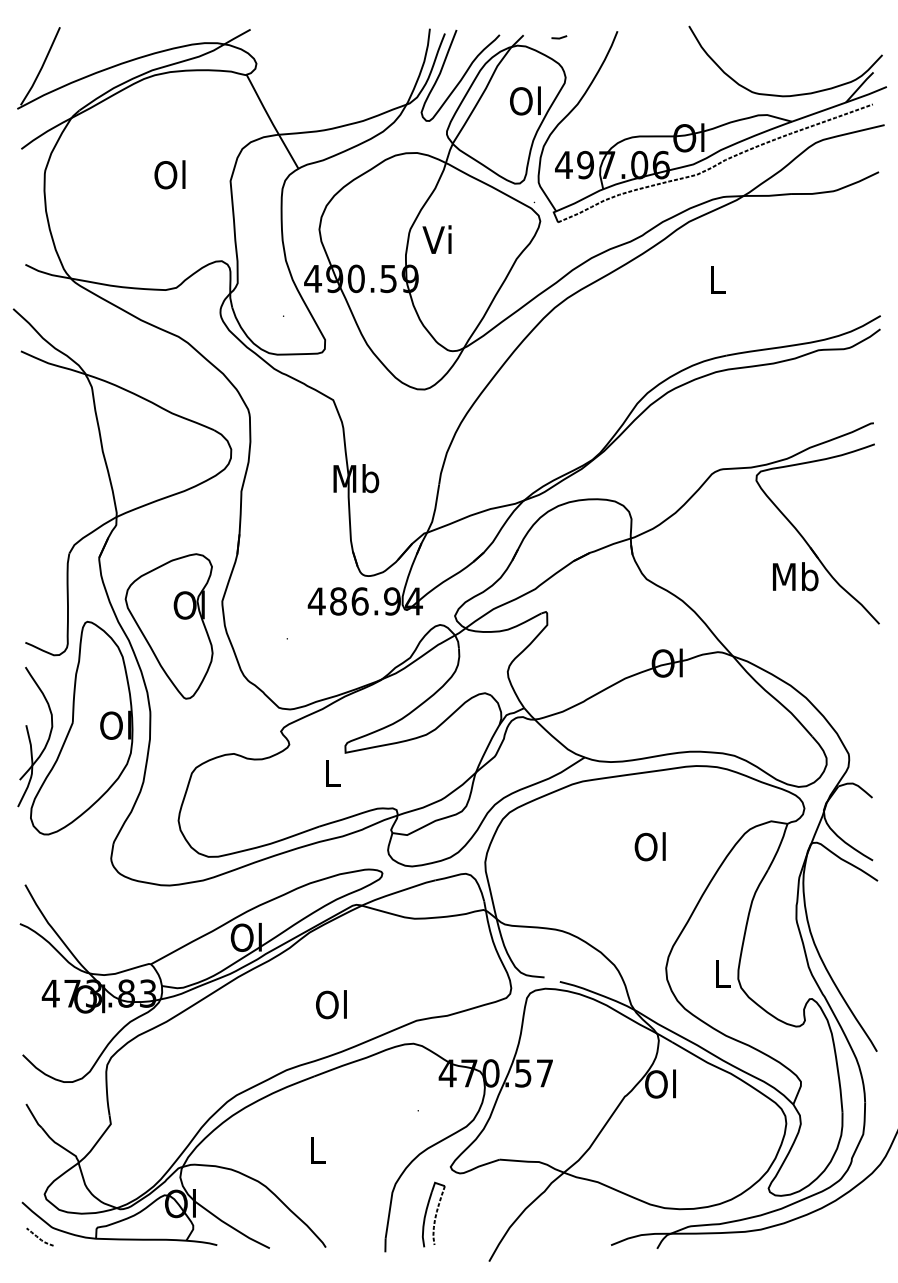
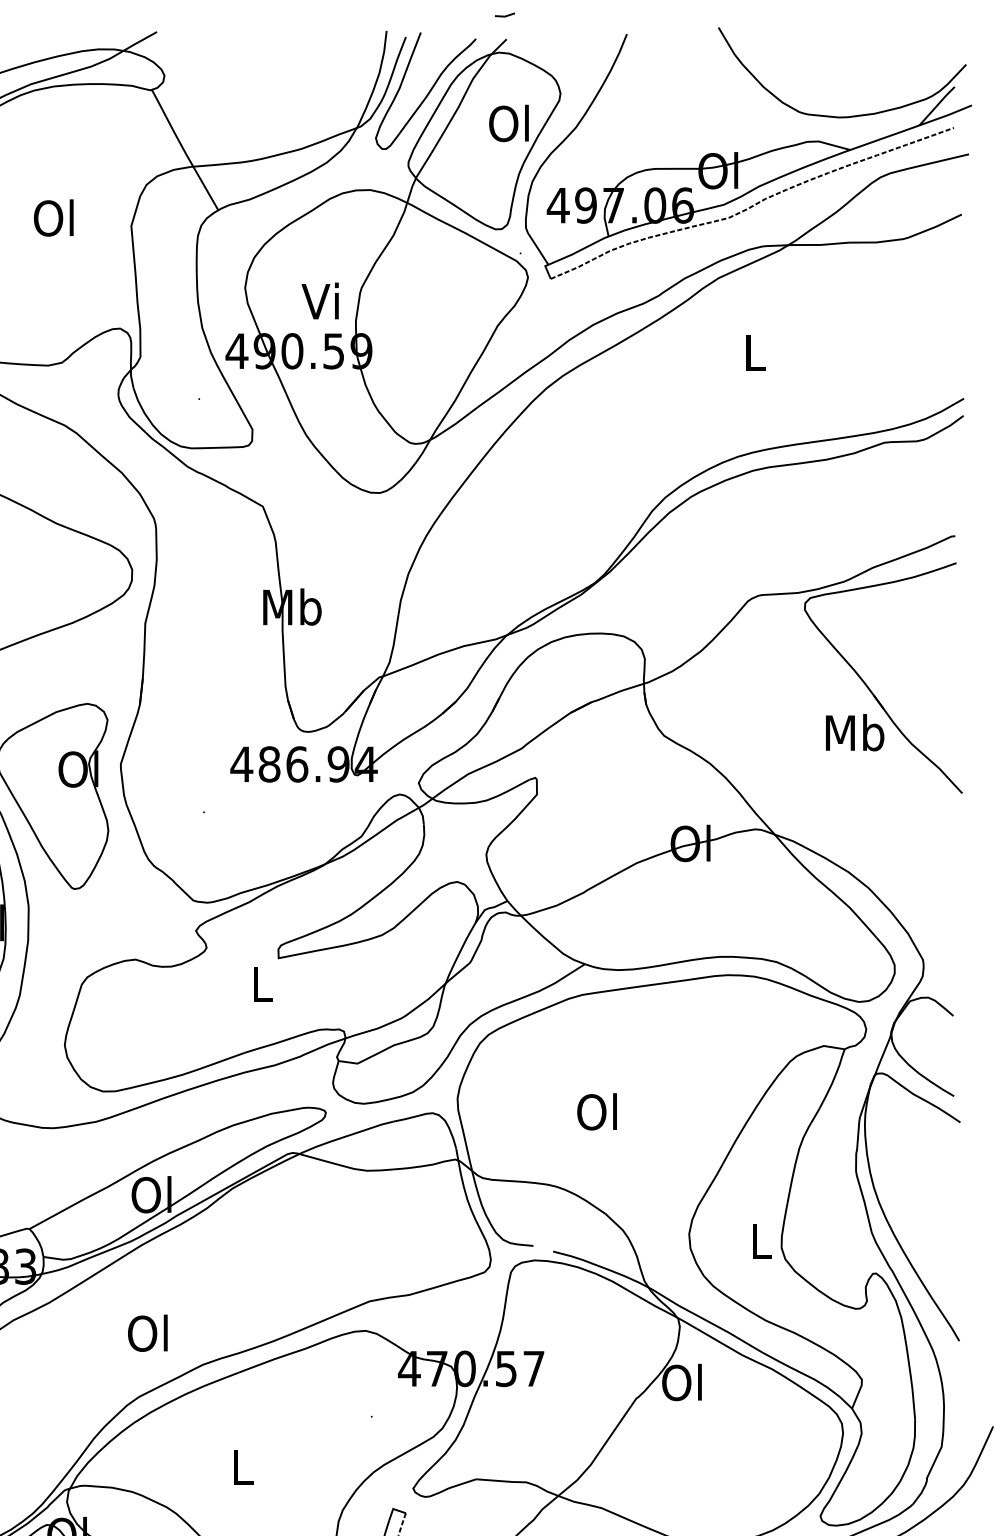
line: (559, 37) -> (505, 15), moved
text: (436, 239) -> (319, 300), moved
text: (649, 846) -> (596, 1111), moved
text: (331, 1004) -> (147, 1333), moved

